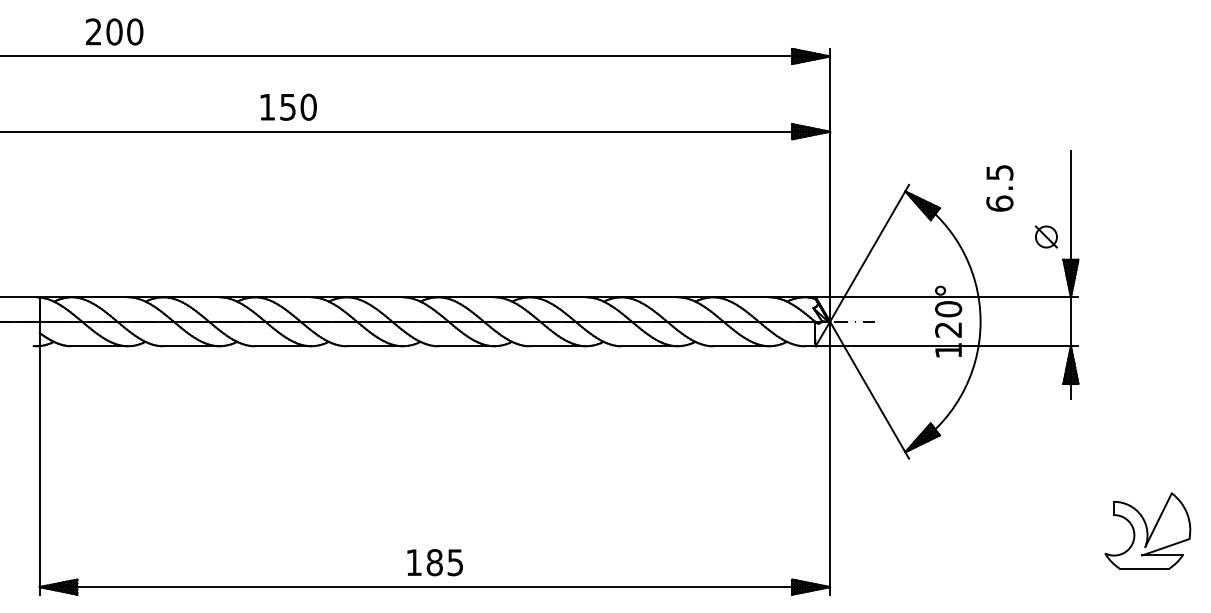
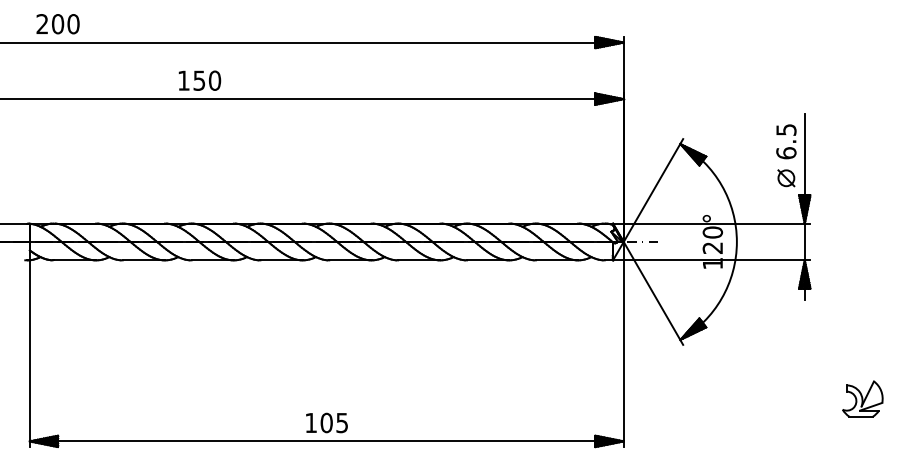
text: (113, 32) -> (57, 24), moved
text: (288, 106) -> (199, 80), moved
text: (1000, 188) -> (786, 141), moved
part: (1147, 530) -> (862, 398), size x0.62
text: (434, 561) -> (326, 422), 185 -> 105

